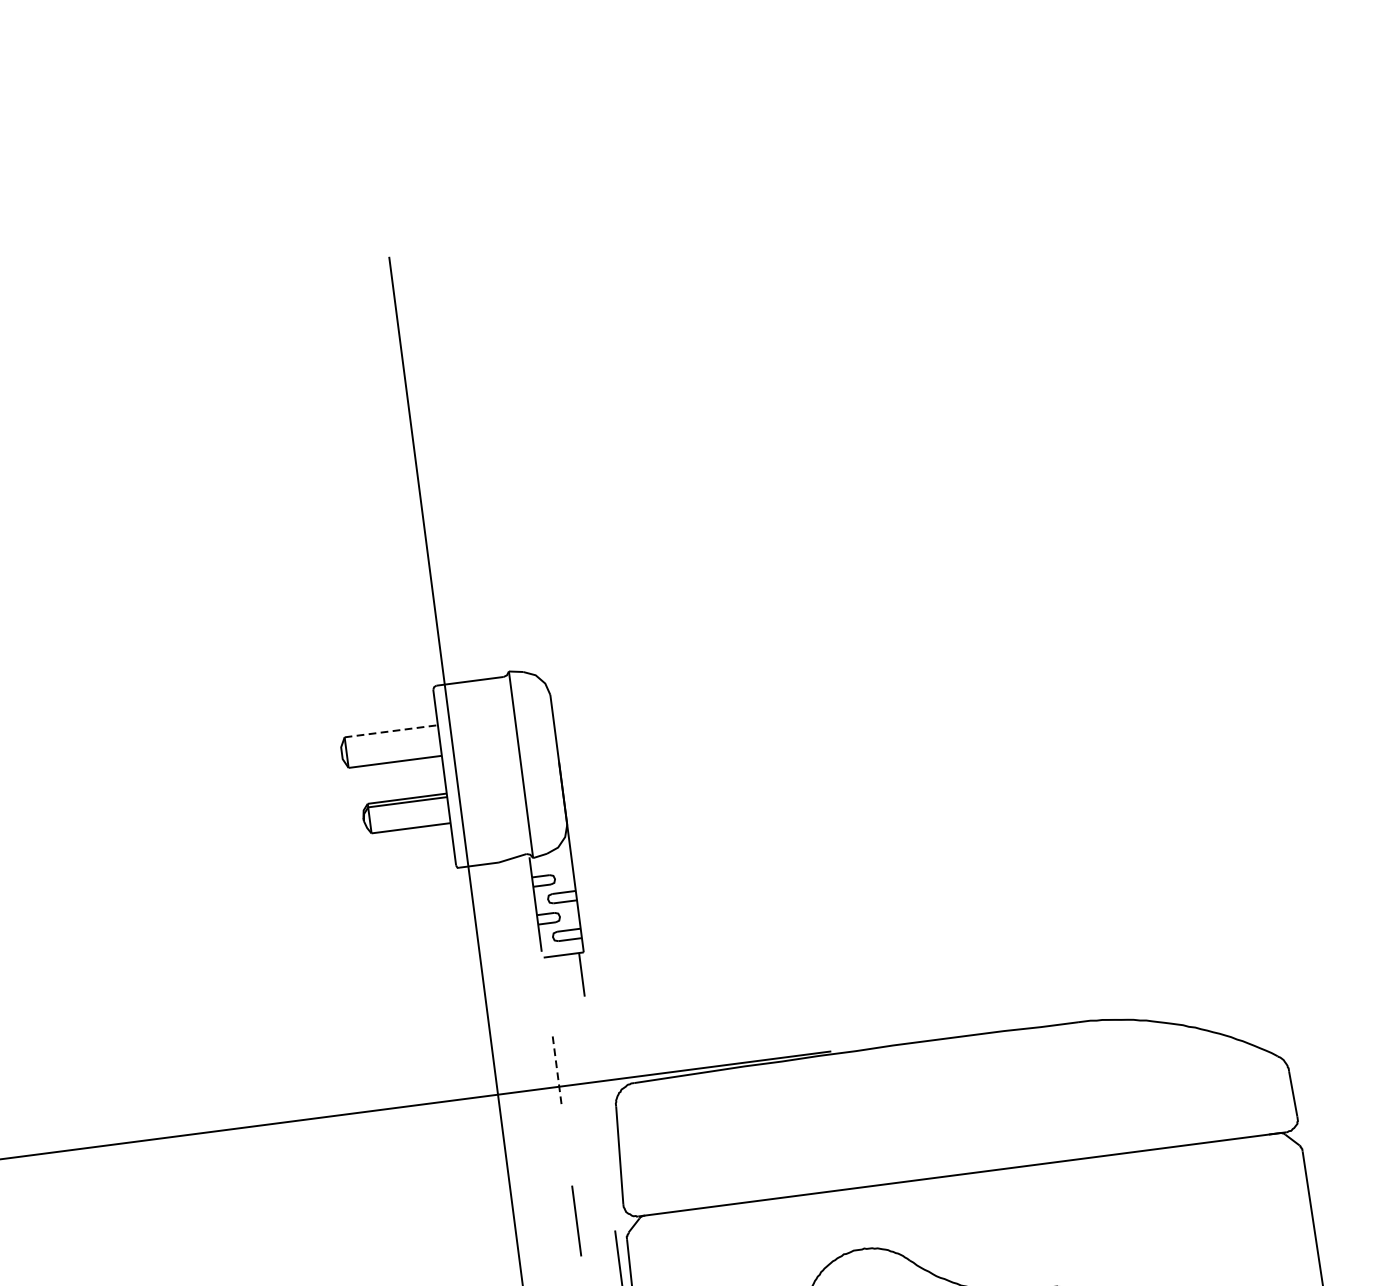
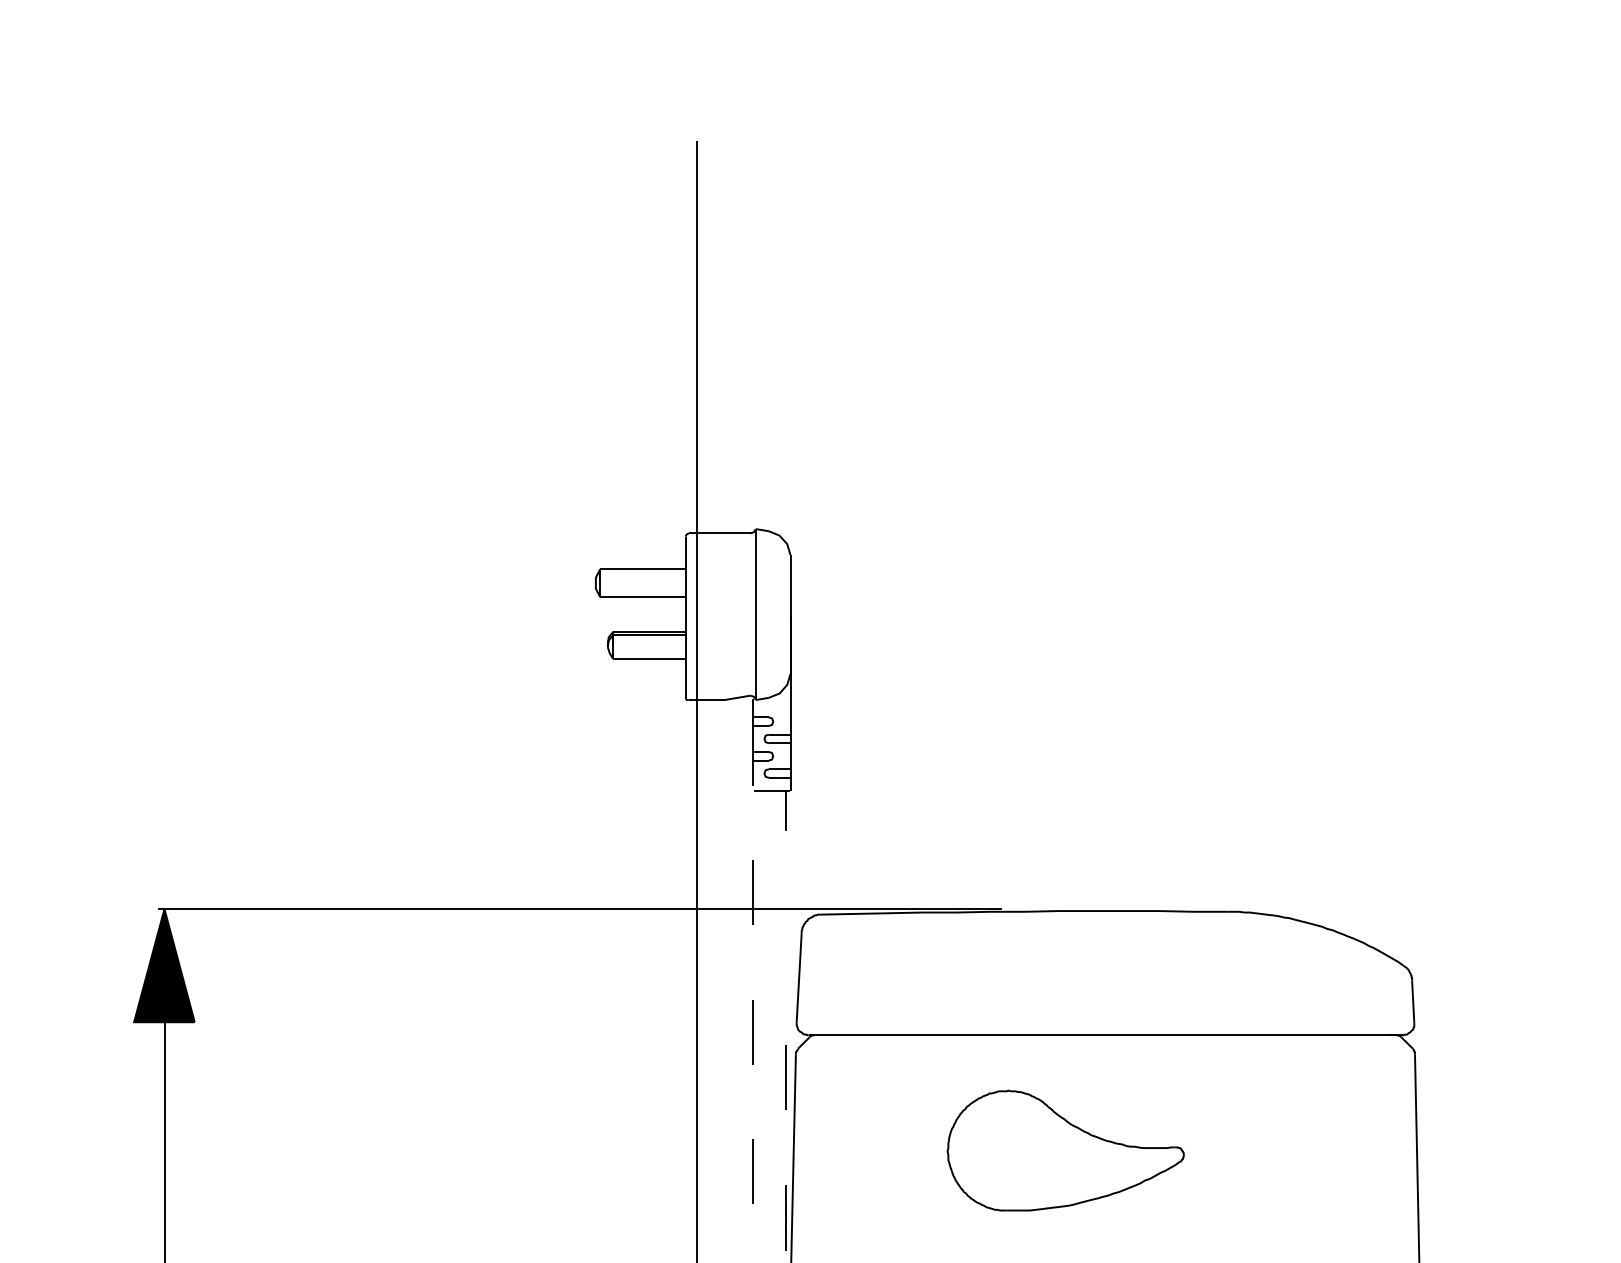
line: (390, 731) -> (642, 569), dashed -> solid
line: (556, 1068) -> (752, 892), dashed -> solid

